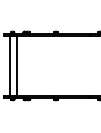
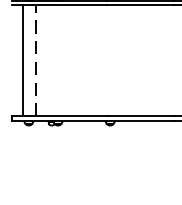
line: (16, 65) -> (35, 59), solid -> dashed

